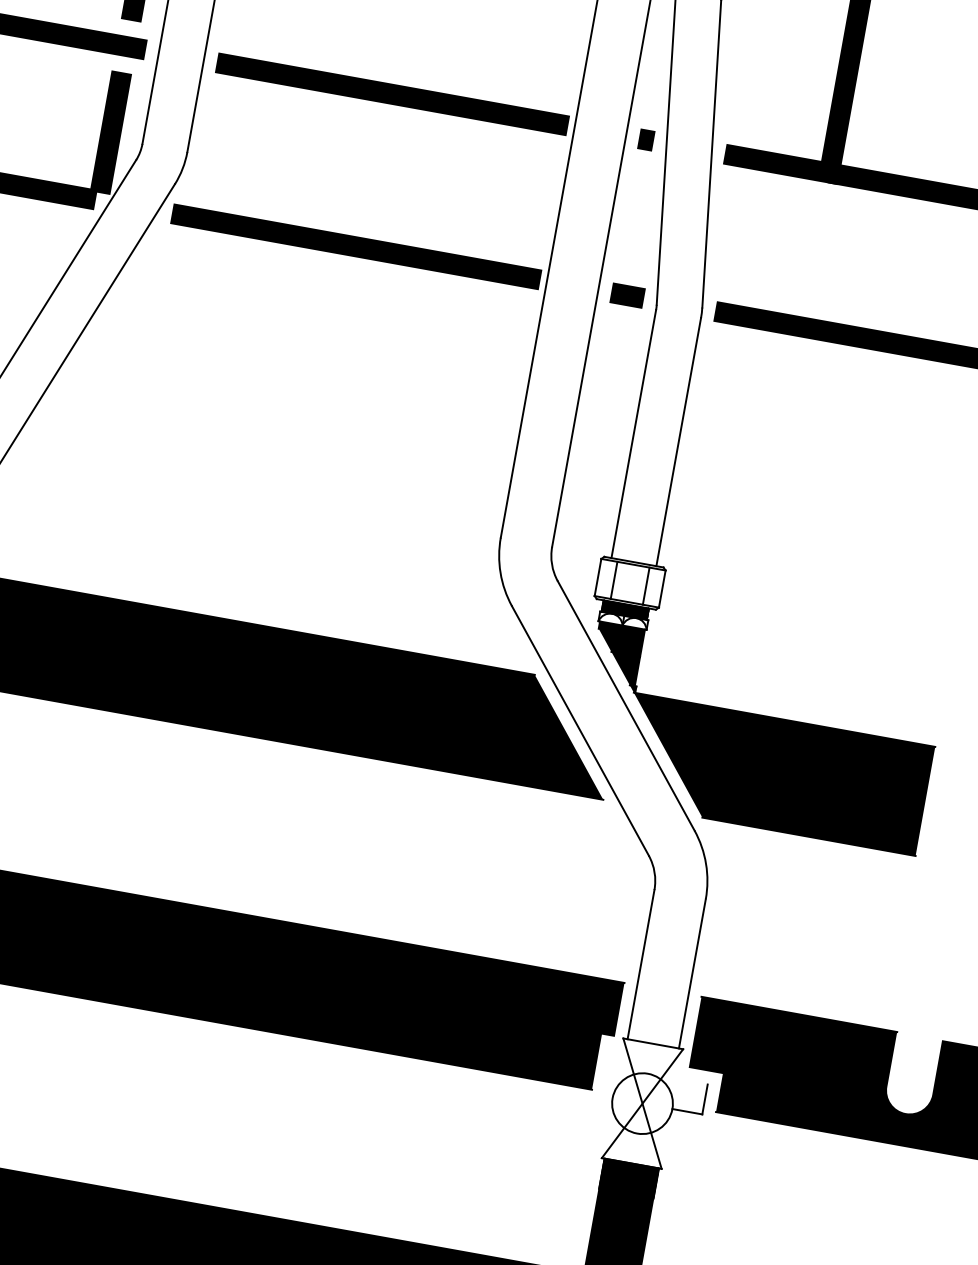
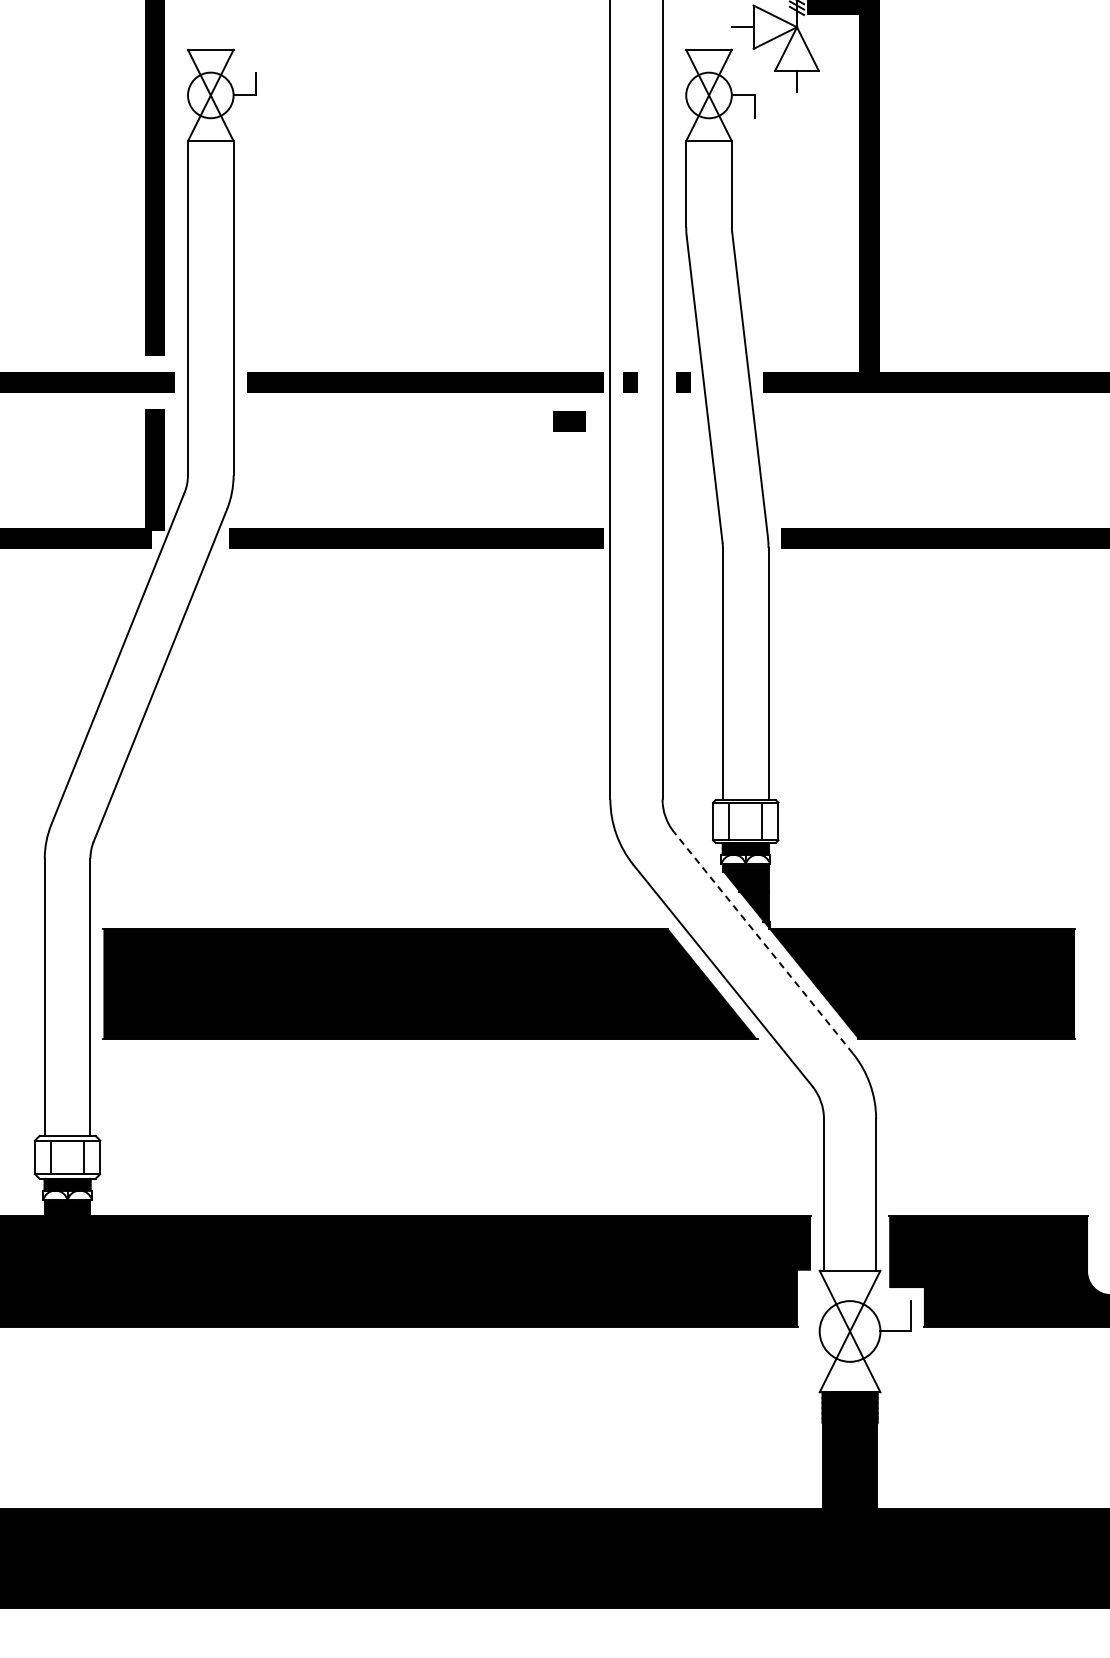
line: (594, 130) -> (630, 382), added
line: (627, 295) -> (569, 421), moved
line: (626, 705) -> (763, 942), solid -> dashed

